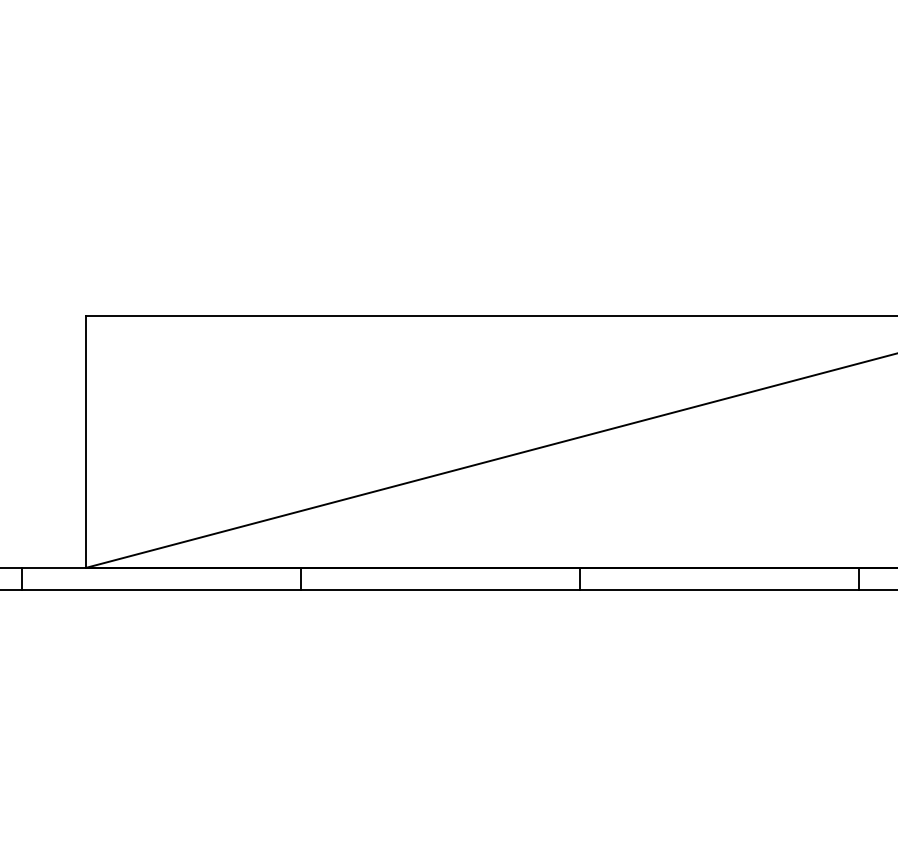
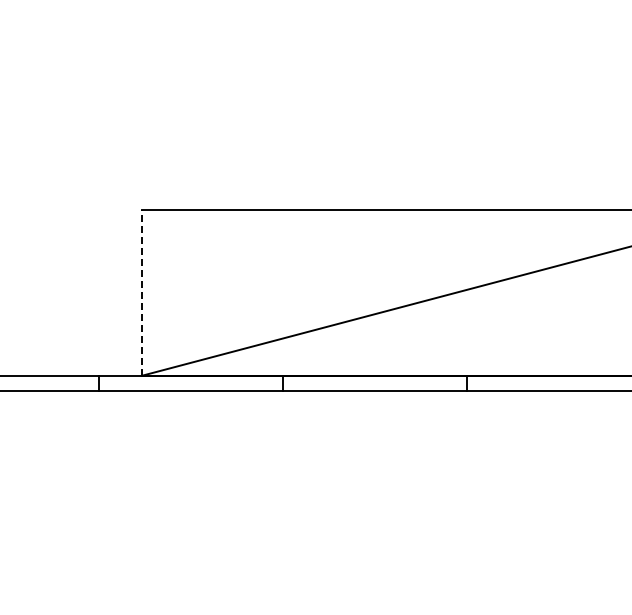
line: (86, 441) -> (141, 292), solid -> dashed

